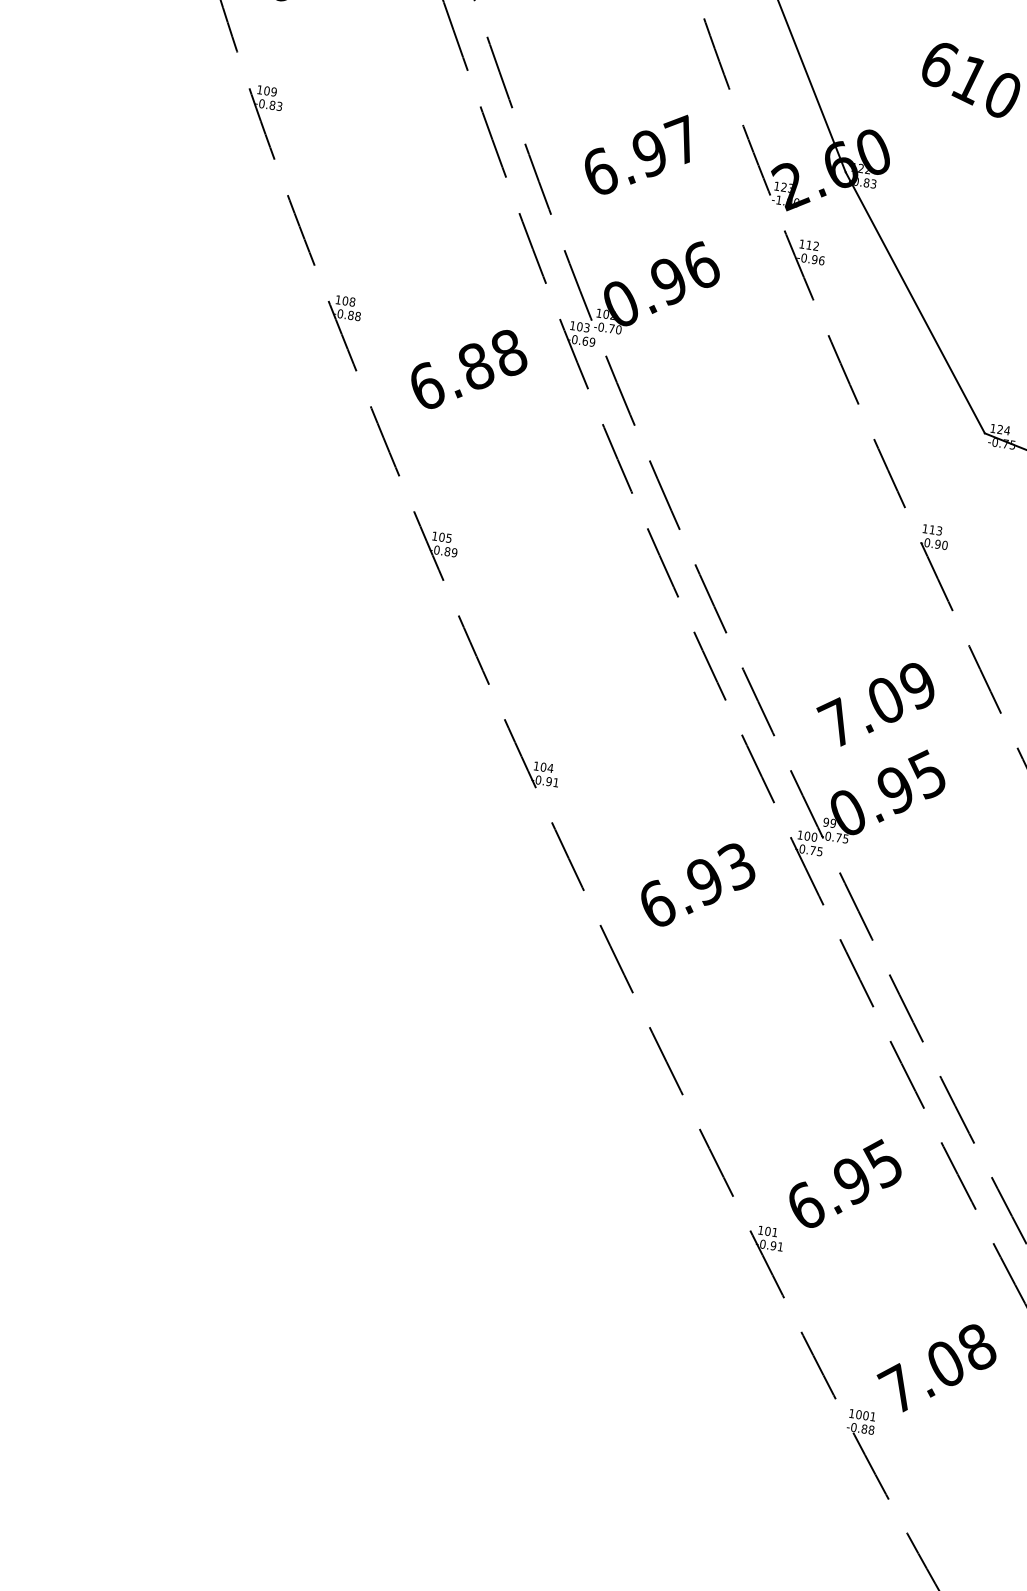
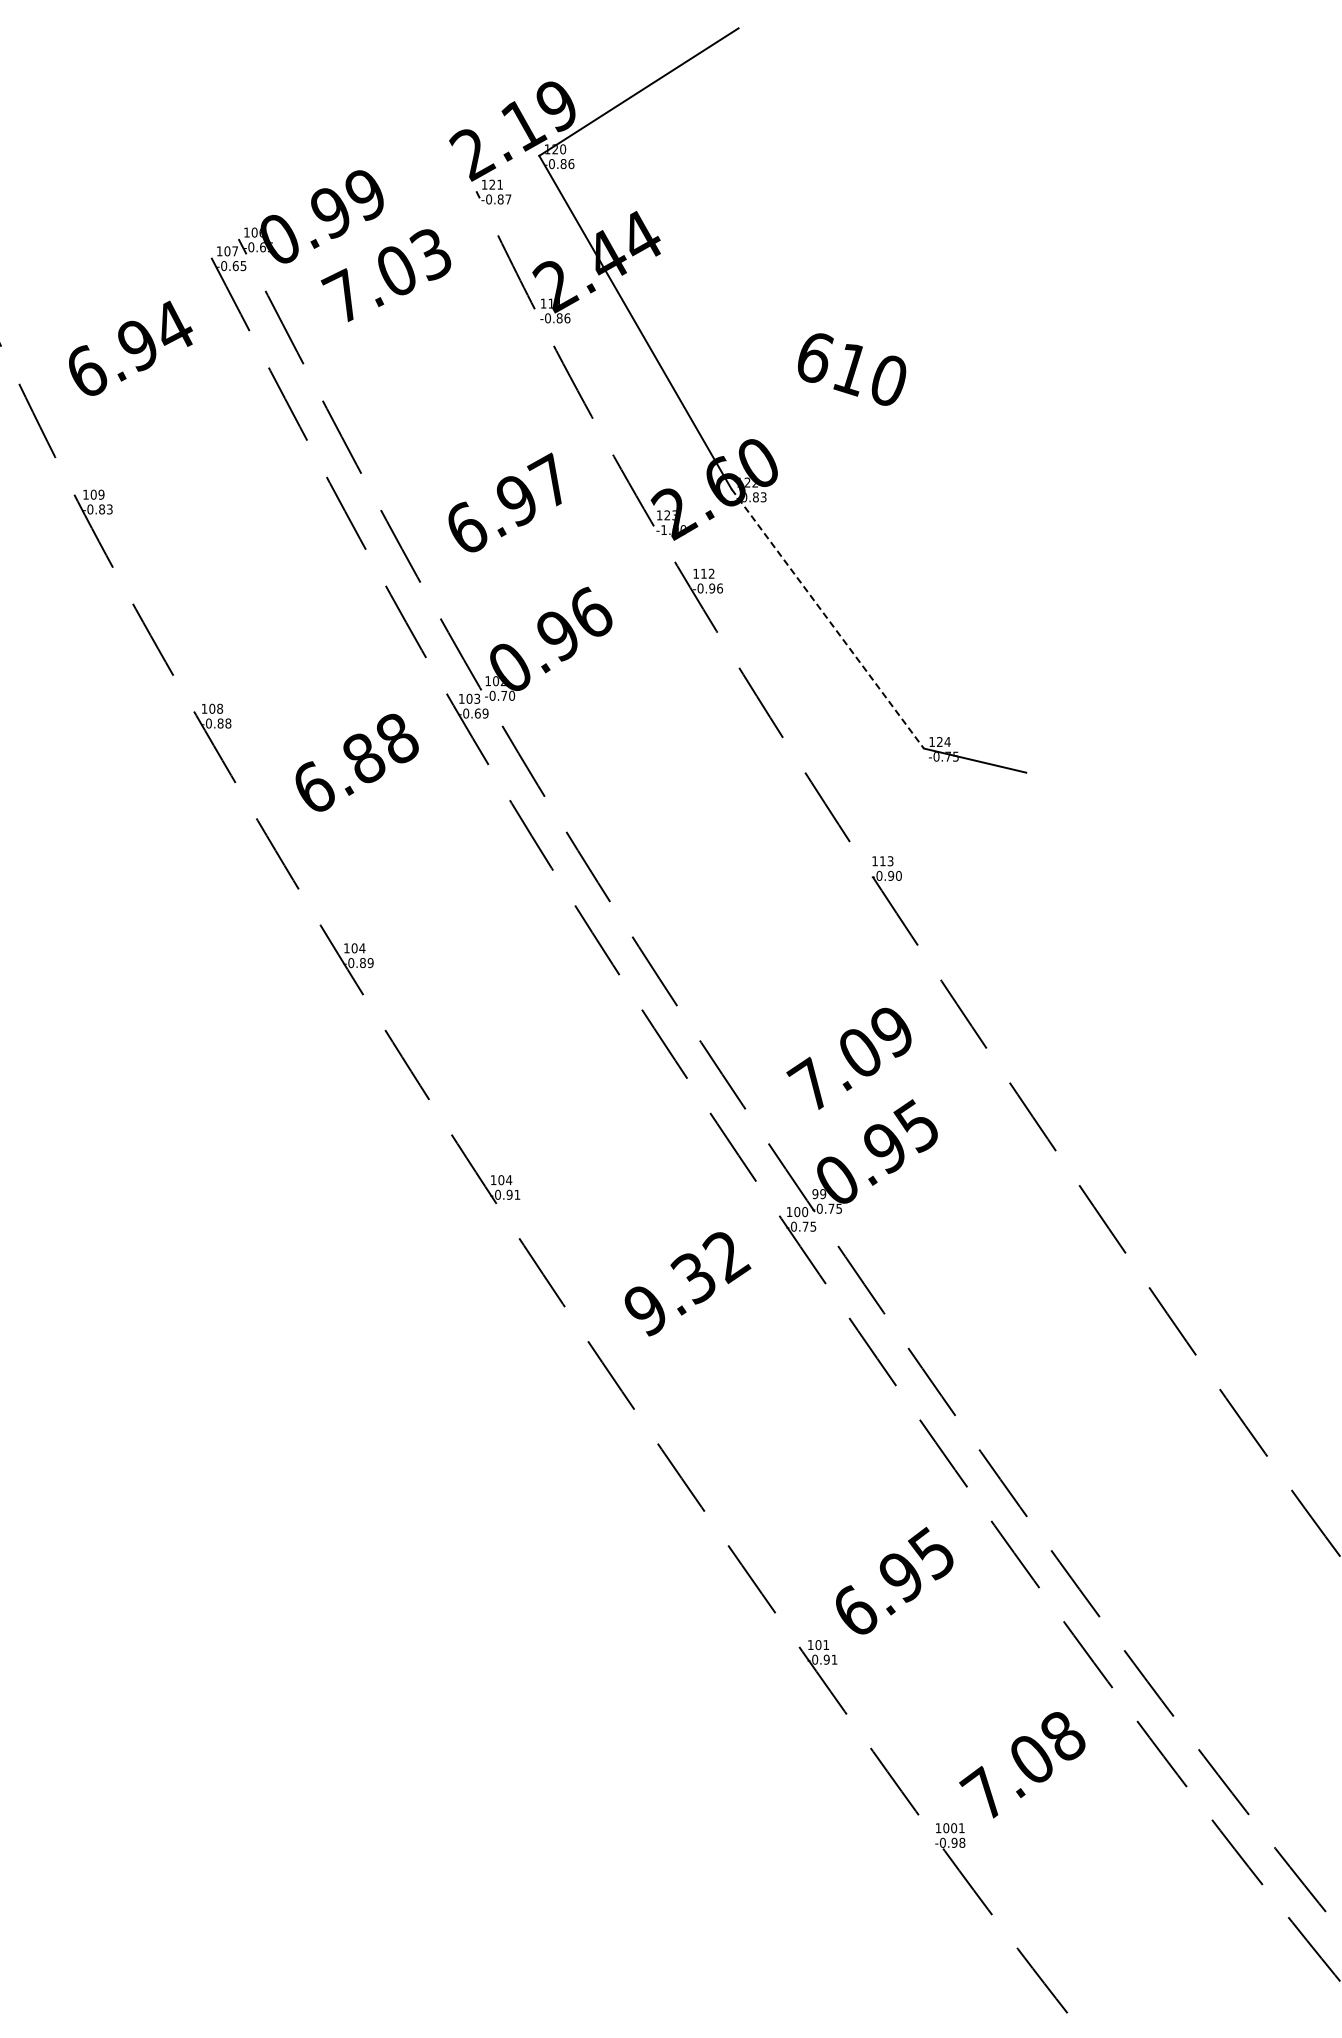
line: (915, 303) -> (828, 619), solid -> dashed
text: (449, 538) -> (362, 948), 105 -> 104
text: (698, 886) -> (687, 1283), 6.93 -> 9.32
text: (864, 1428) -> (954, 1842), -0.88 -> -0.98

